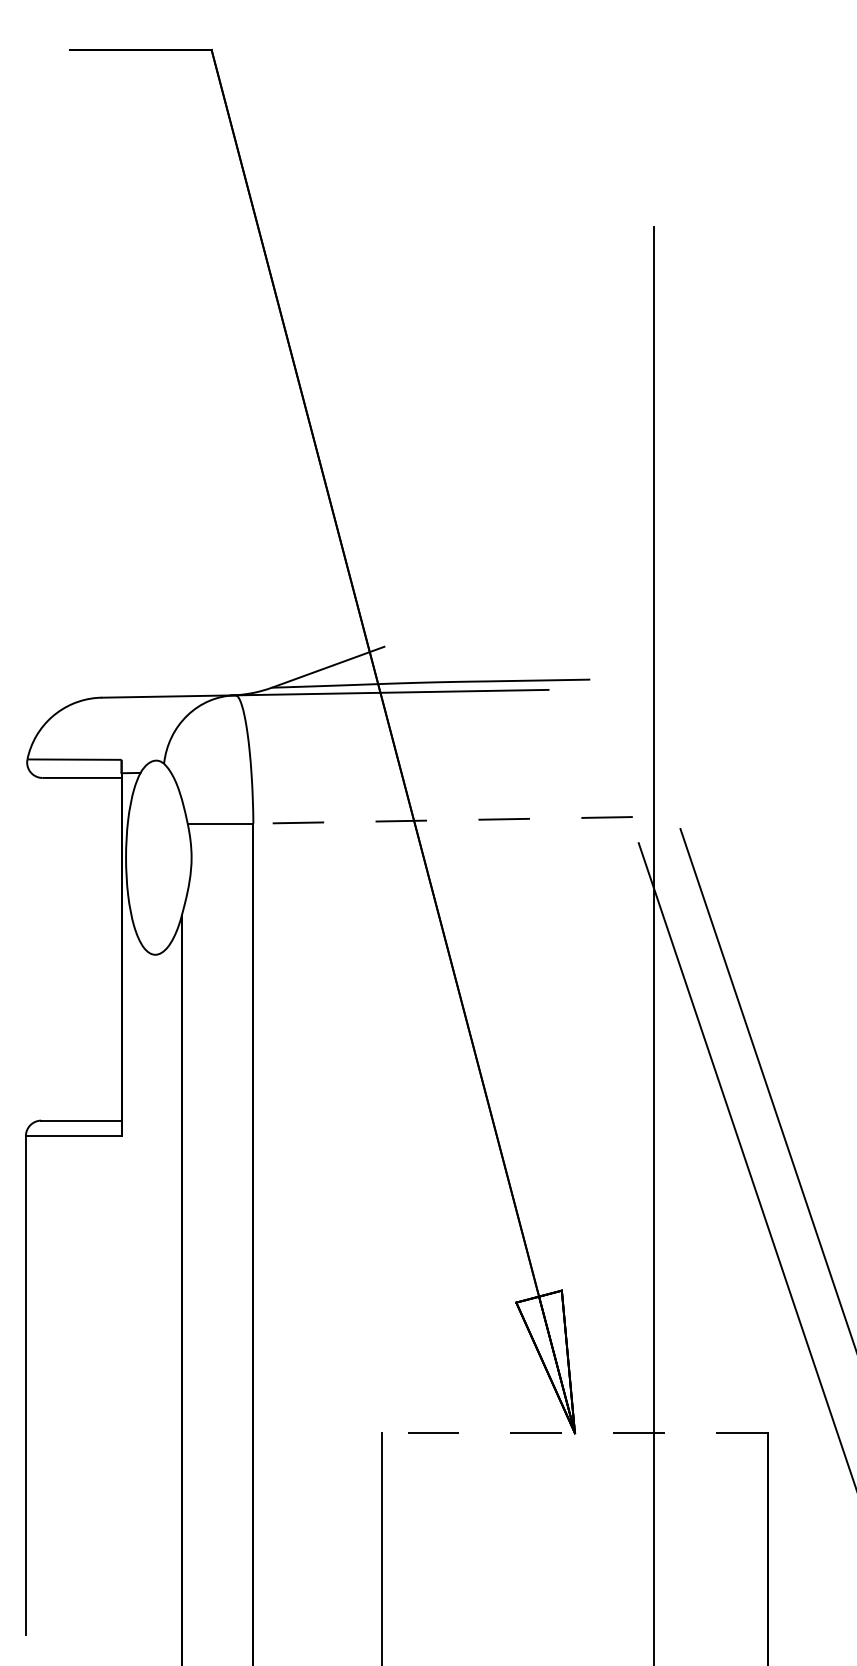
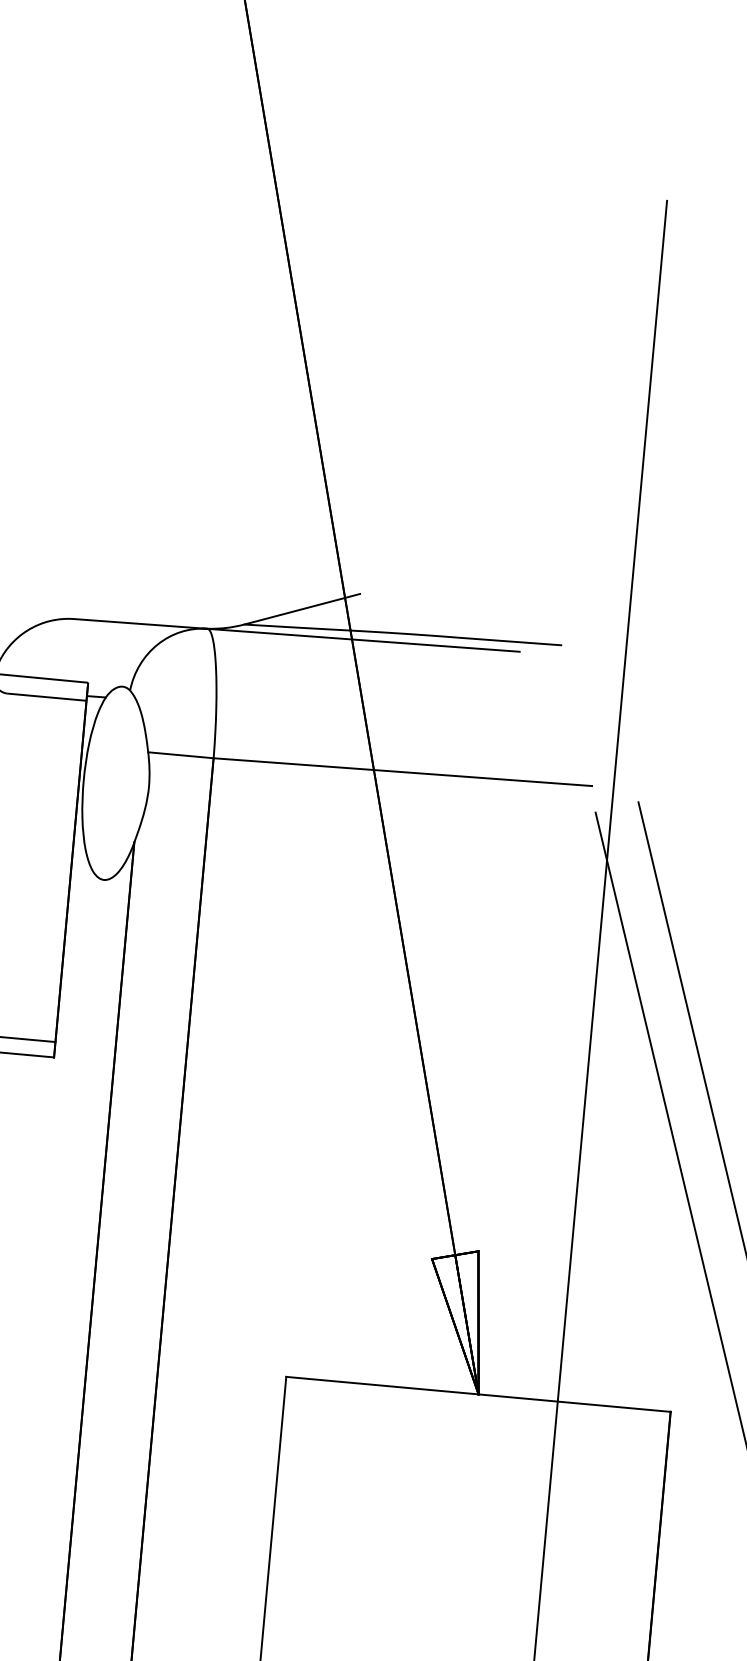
line: (443, 820) -> (403, 772), dashed -> solid
line: (574, 1433) -> (478, 1394), dashed -> solid

